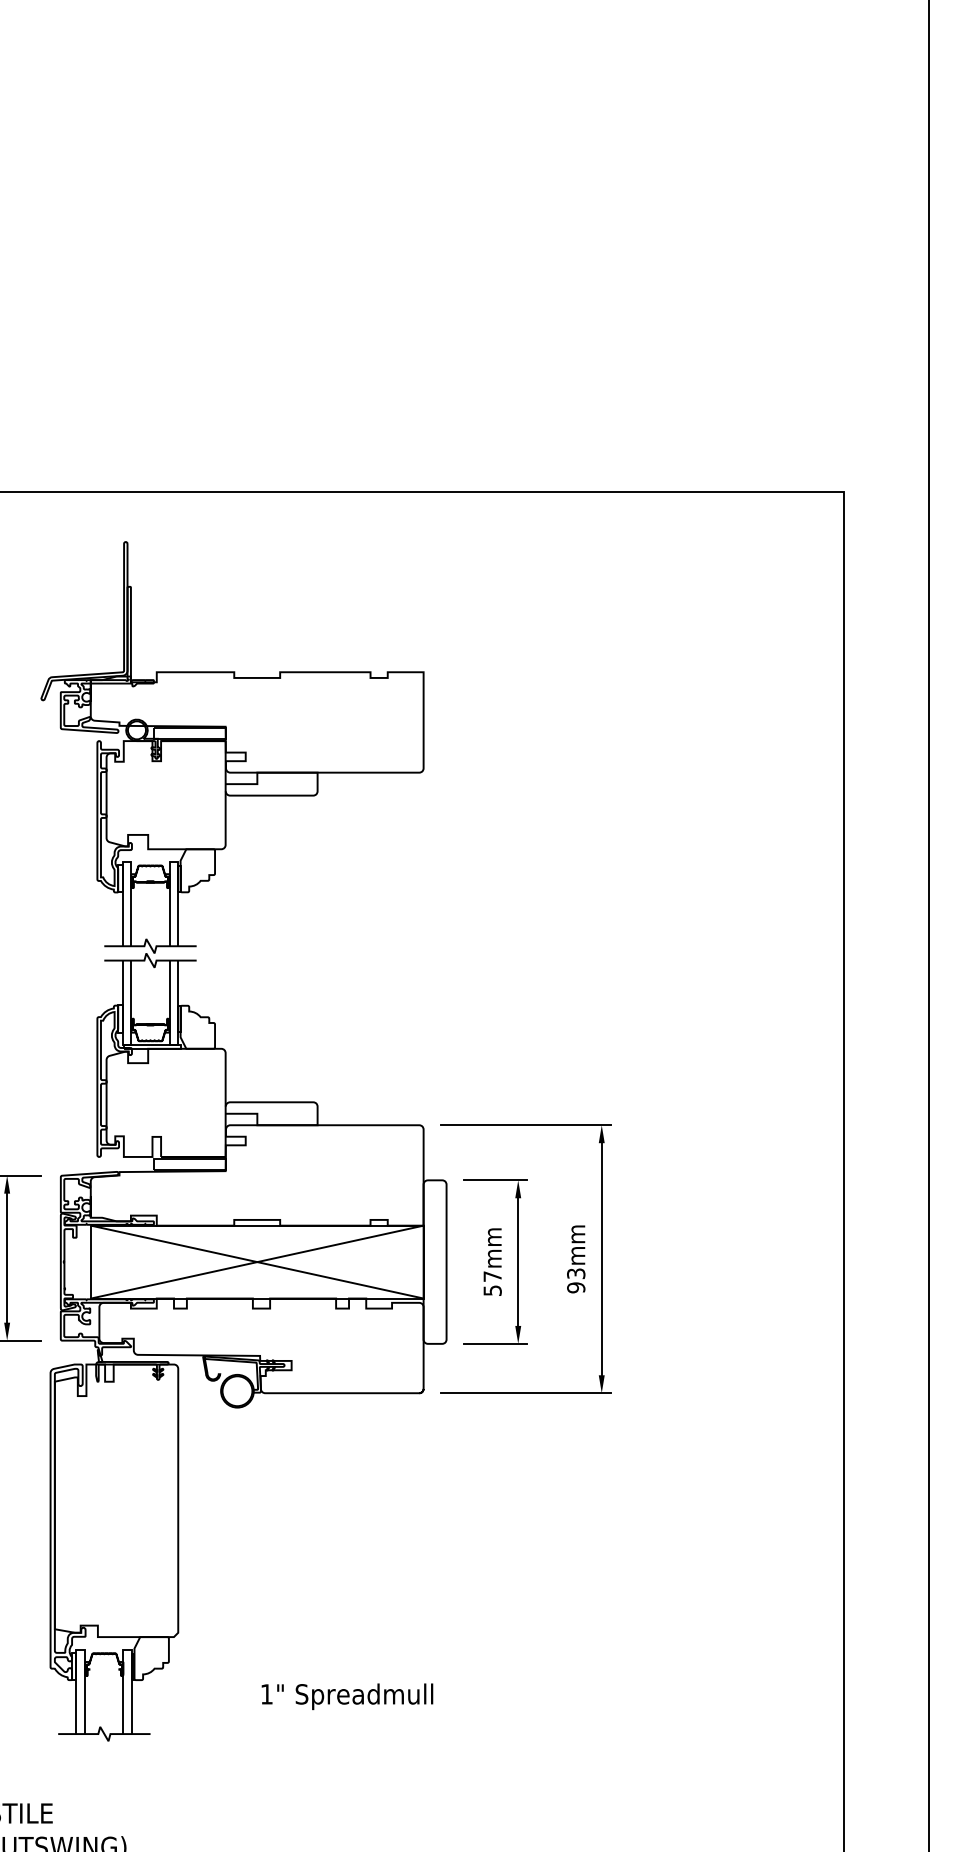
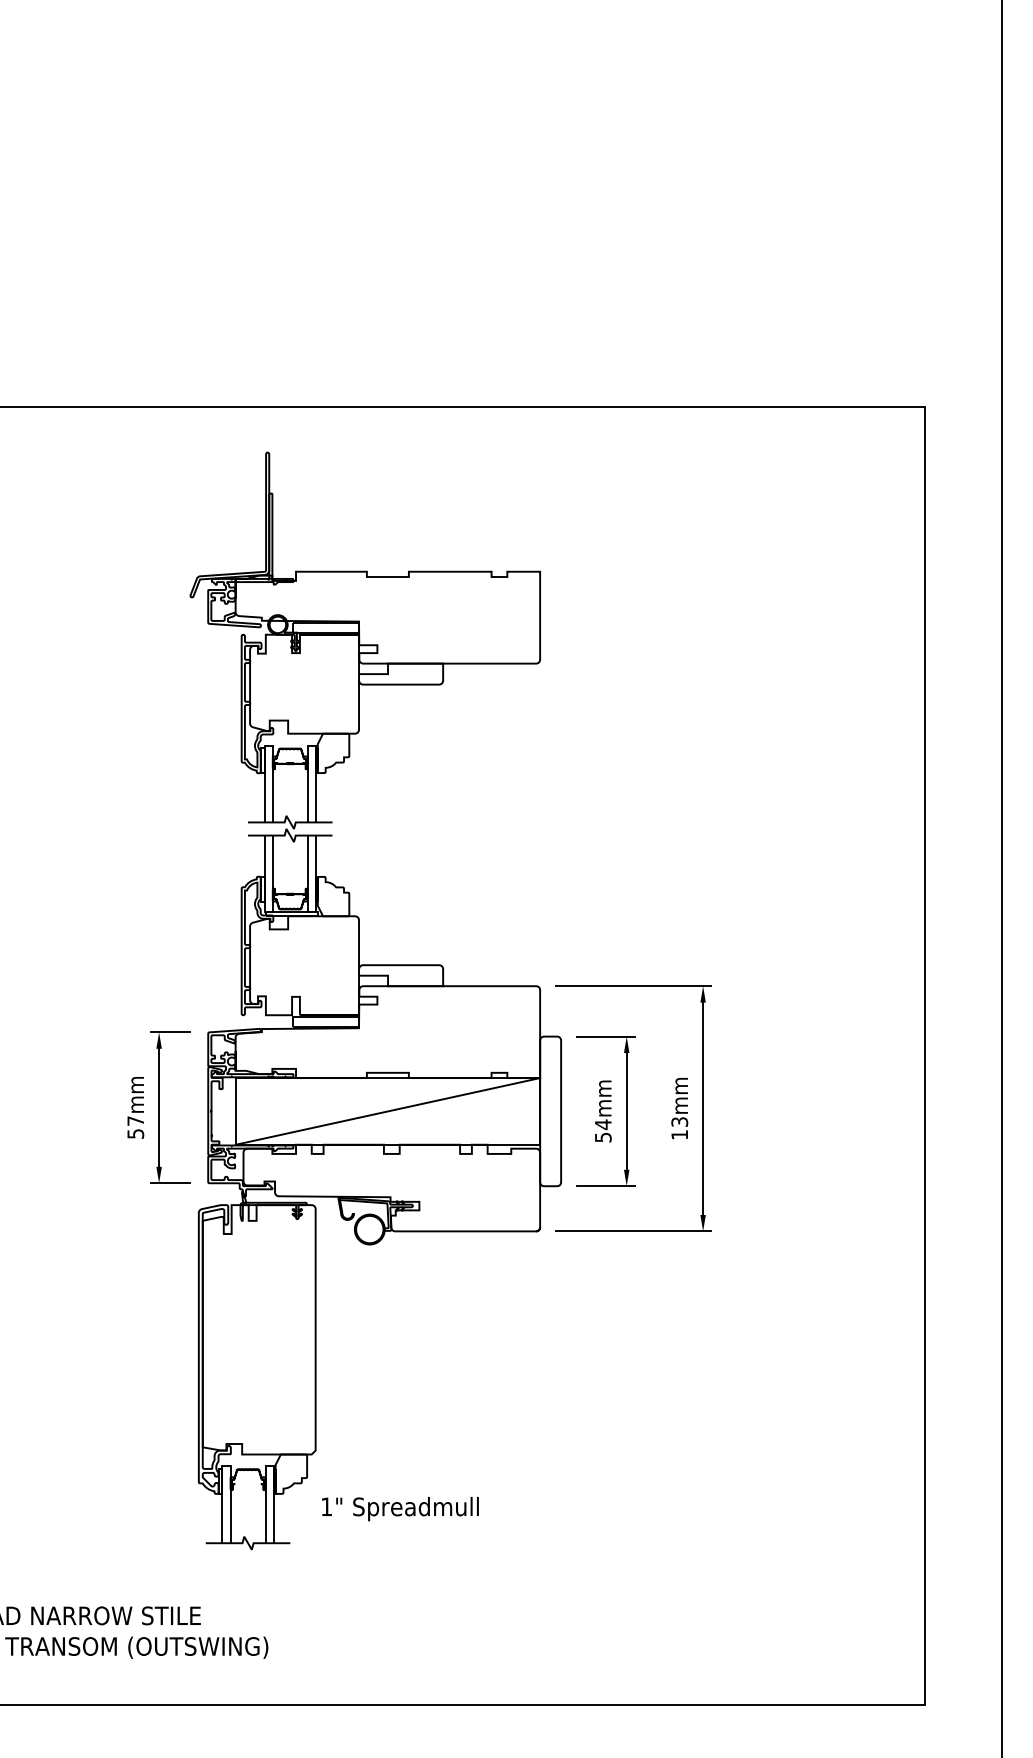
line: (256, 1262) -> (387, 1111), removed
text: (492, 1276) -> (603, 1124), 57mm -> 54mm
text: (575, 1287) -> (679, 1134), 93mm -> 13mm
text: (347, 1697) -> (400, 1509), moved

